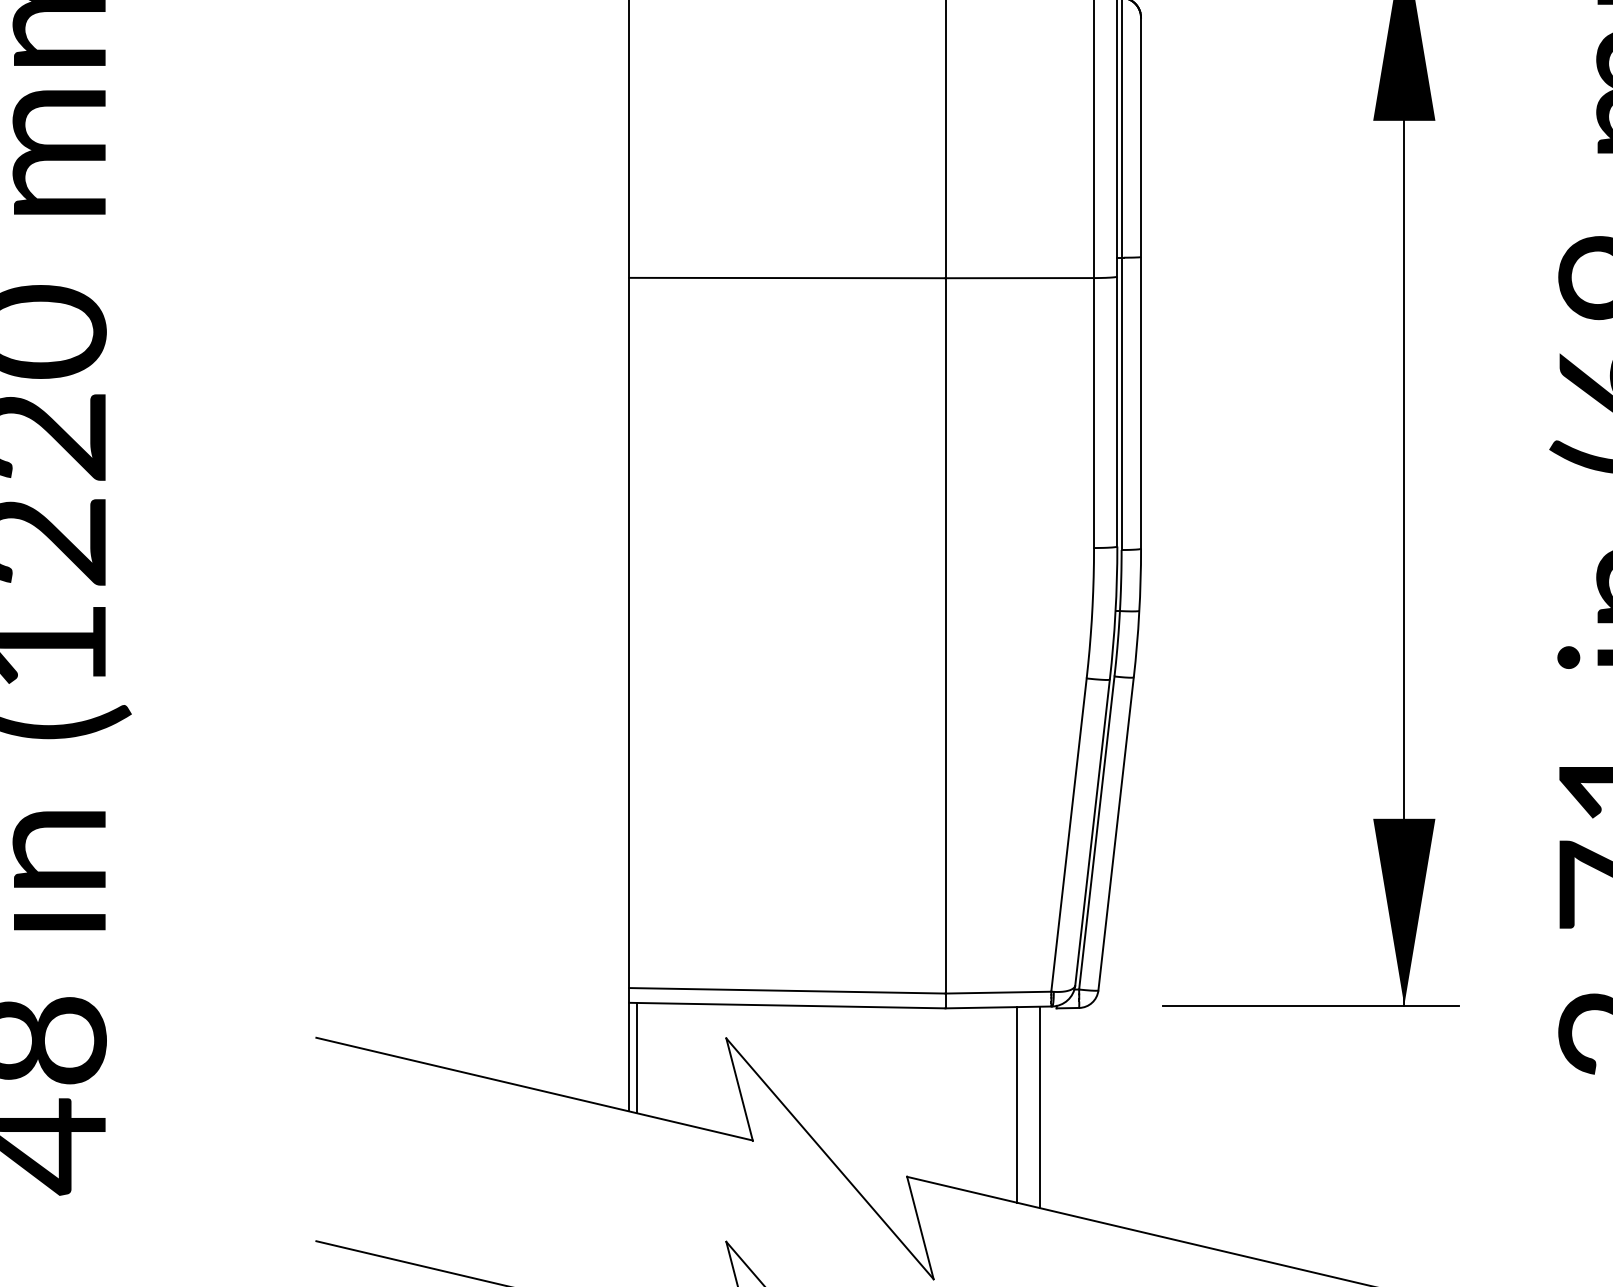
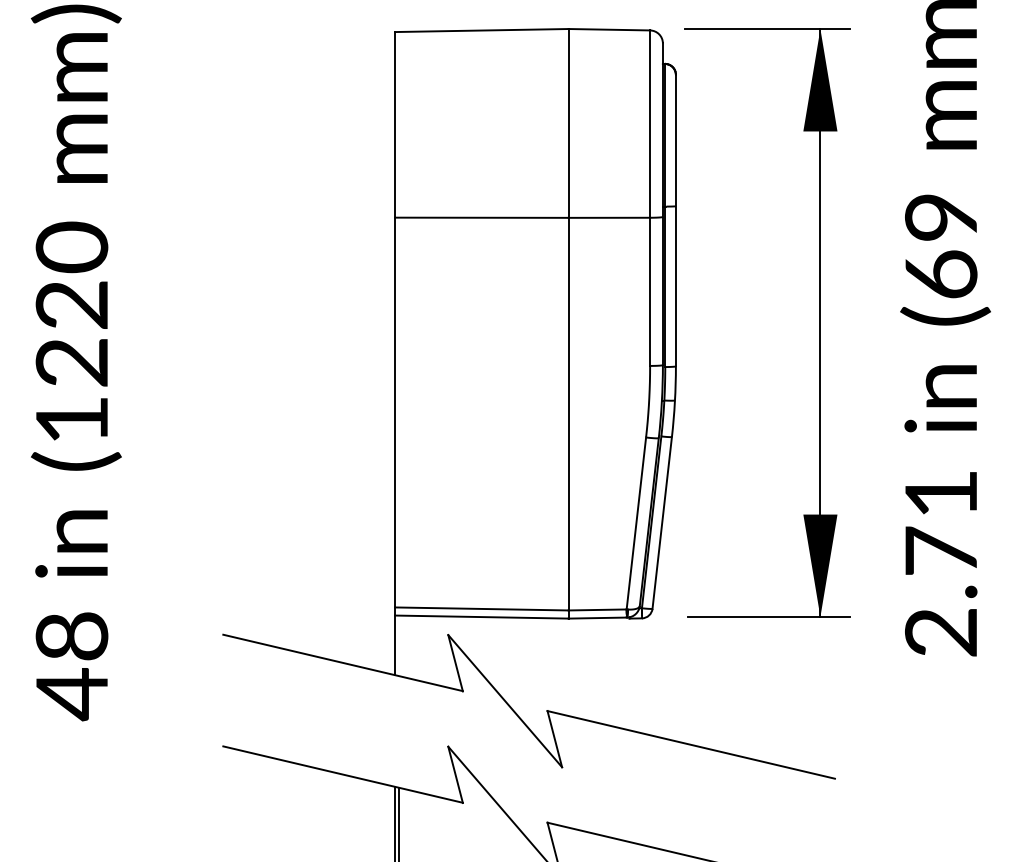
line: (637, 1057) -> (399, 645), removed
line: (1016, 1104) -> (607, 671), removed
line: (1040, 1106) -> (620, 672), removed

